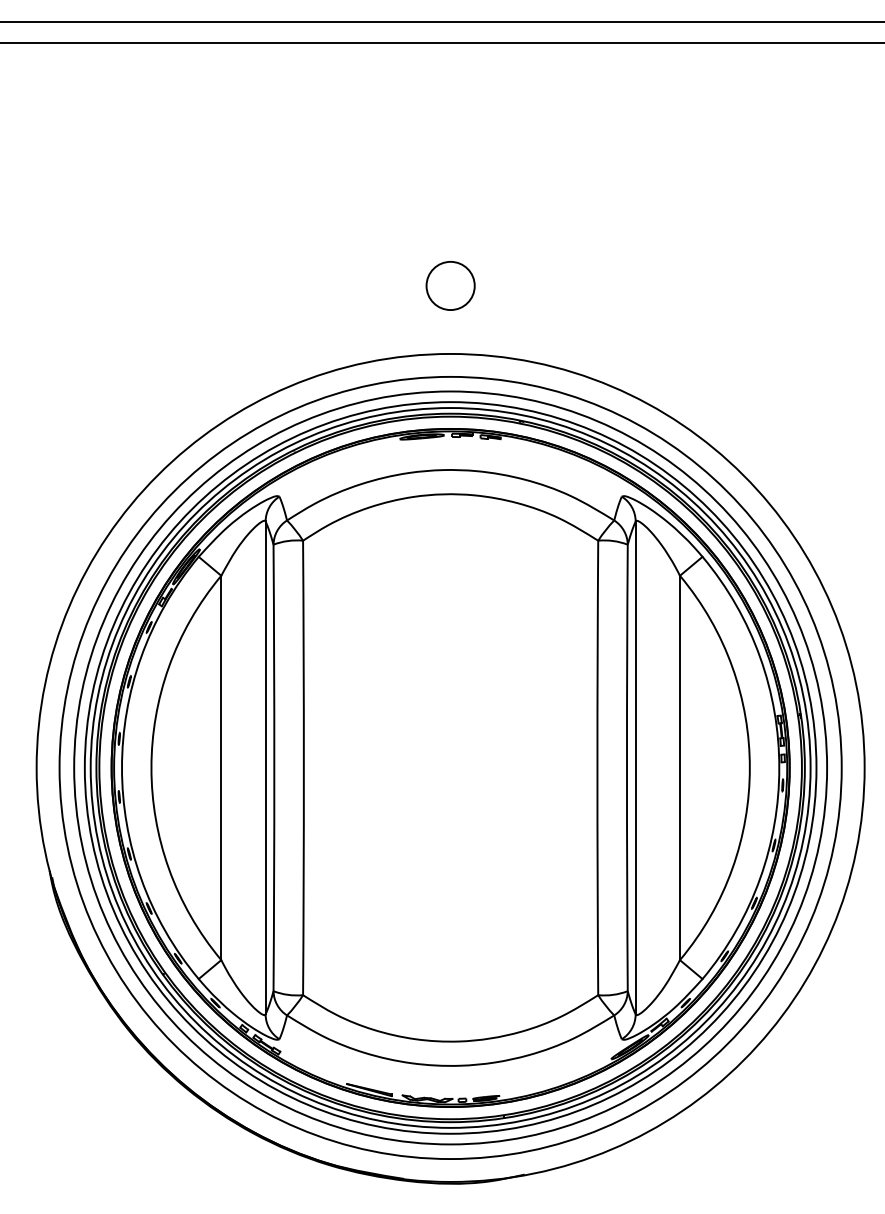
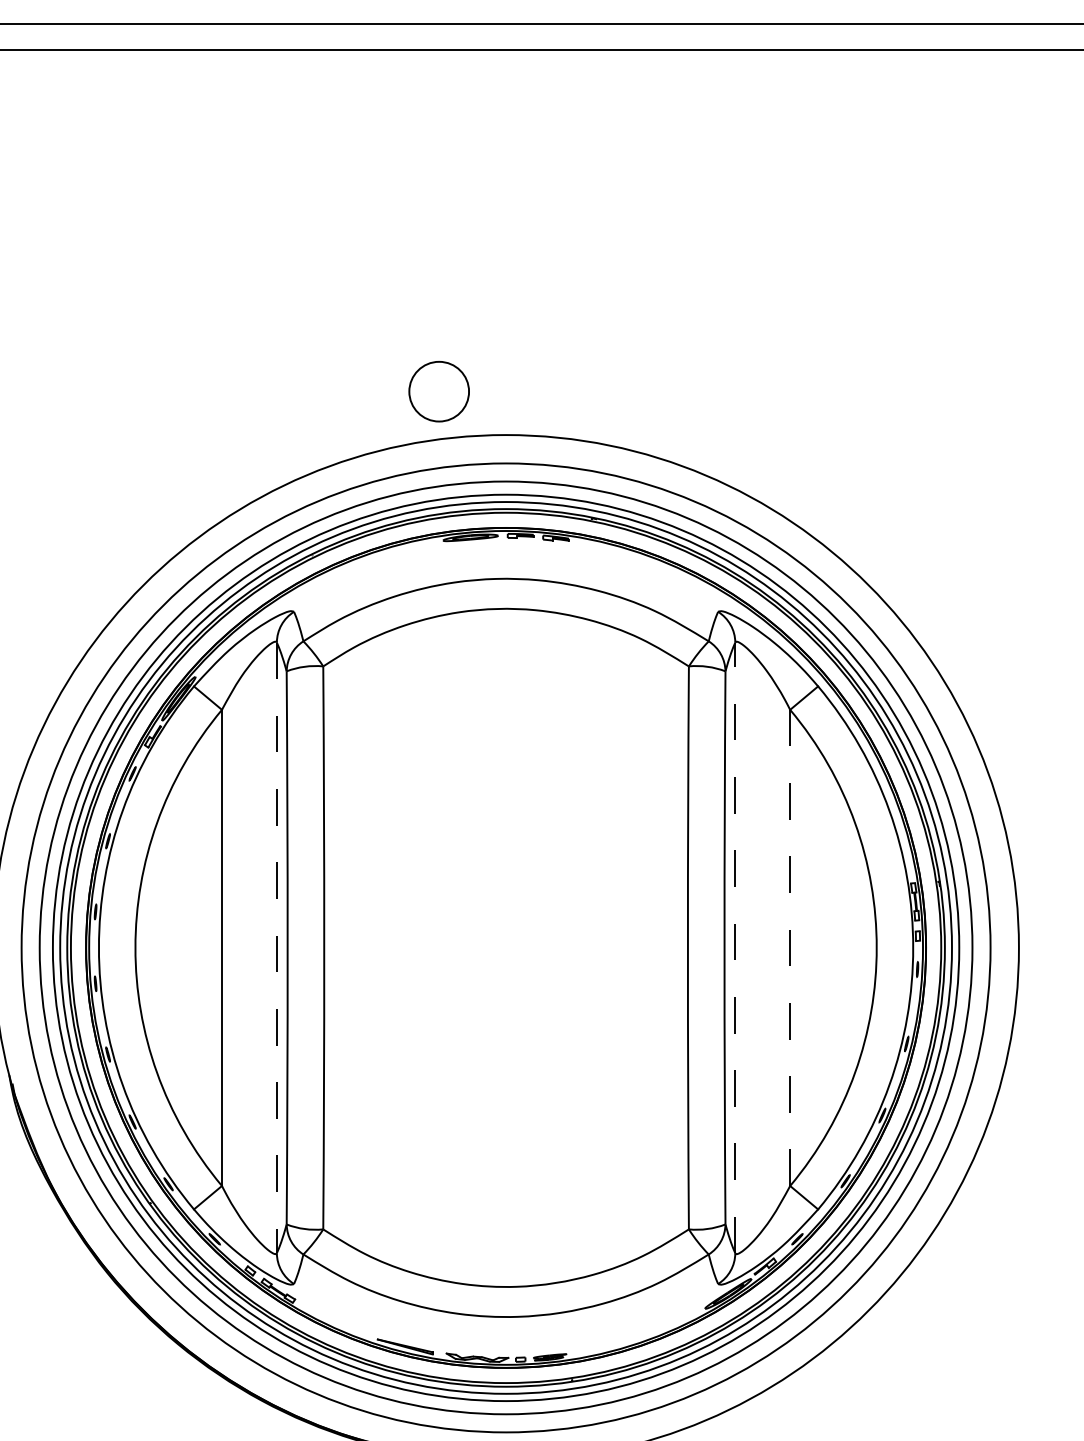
circle: (450, 285) -> (439, 391), moved
line: (265, 767) -> (276, 947), solid -> dashed
line: (635, 767) -> (735, 947), solid -> dashed
line: (679, 768) -> (789, 948), solid -> dashed

